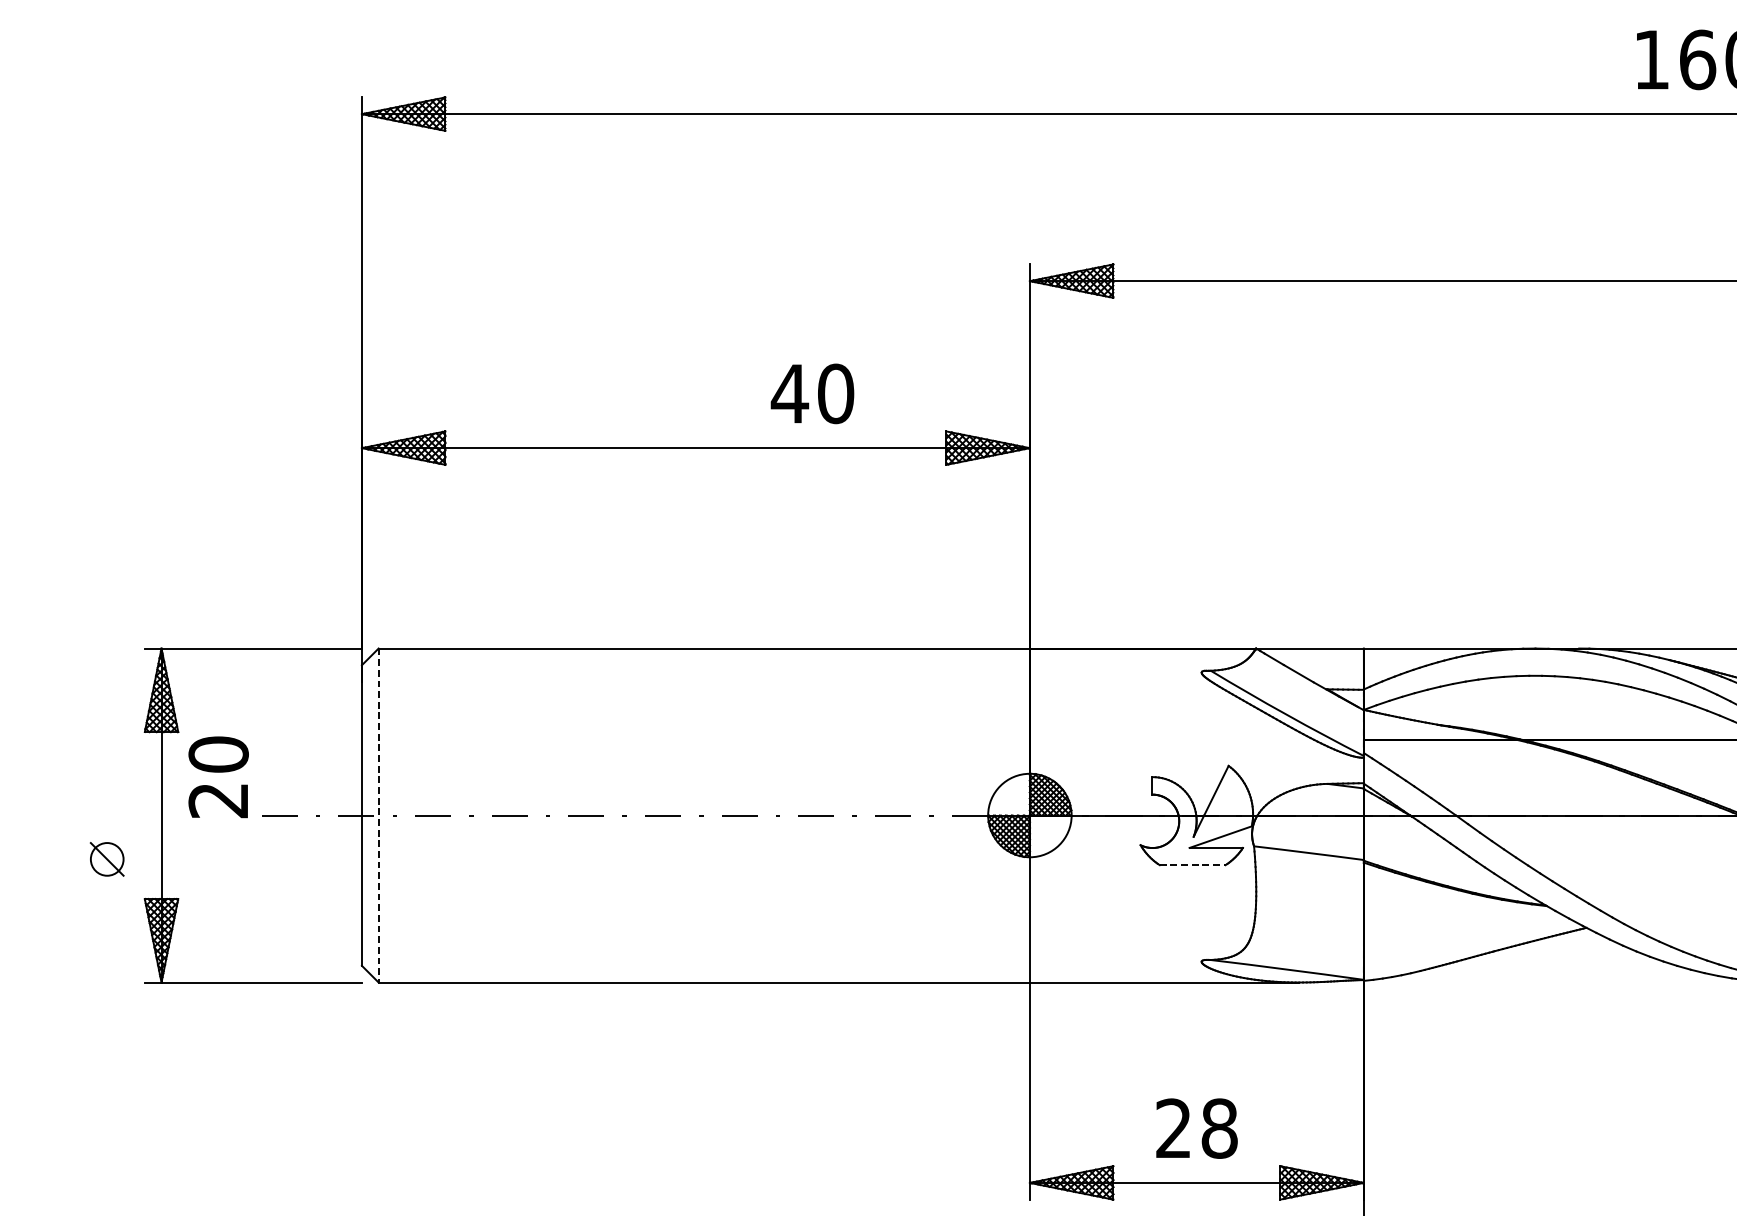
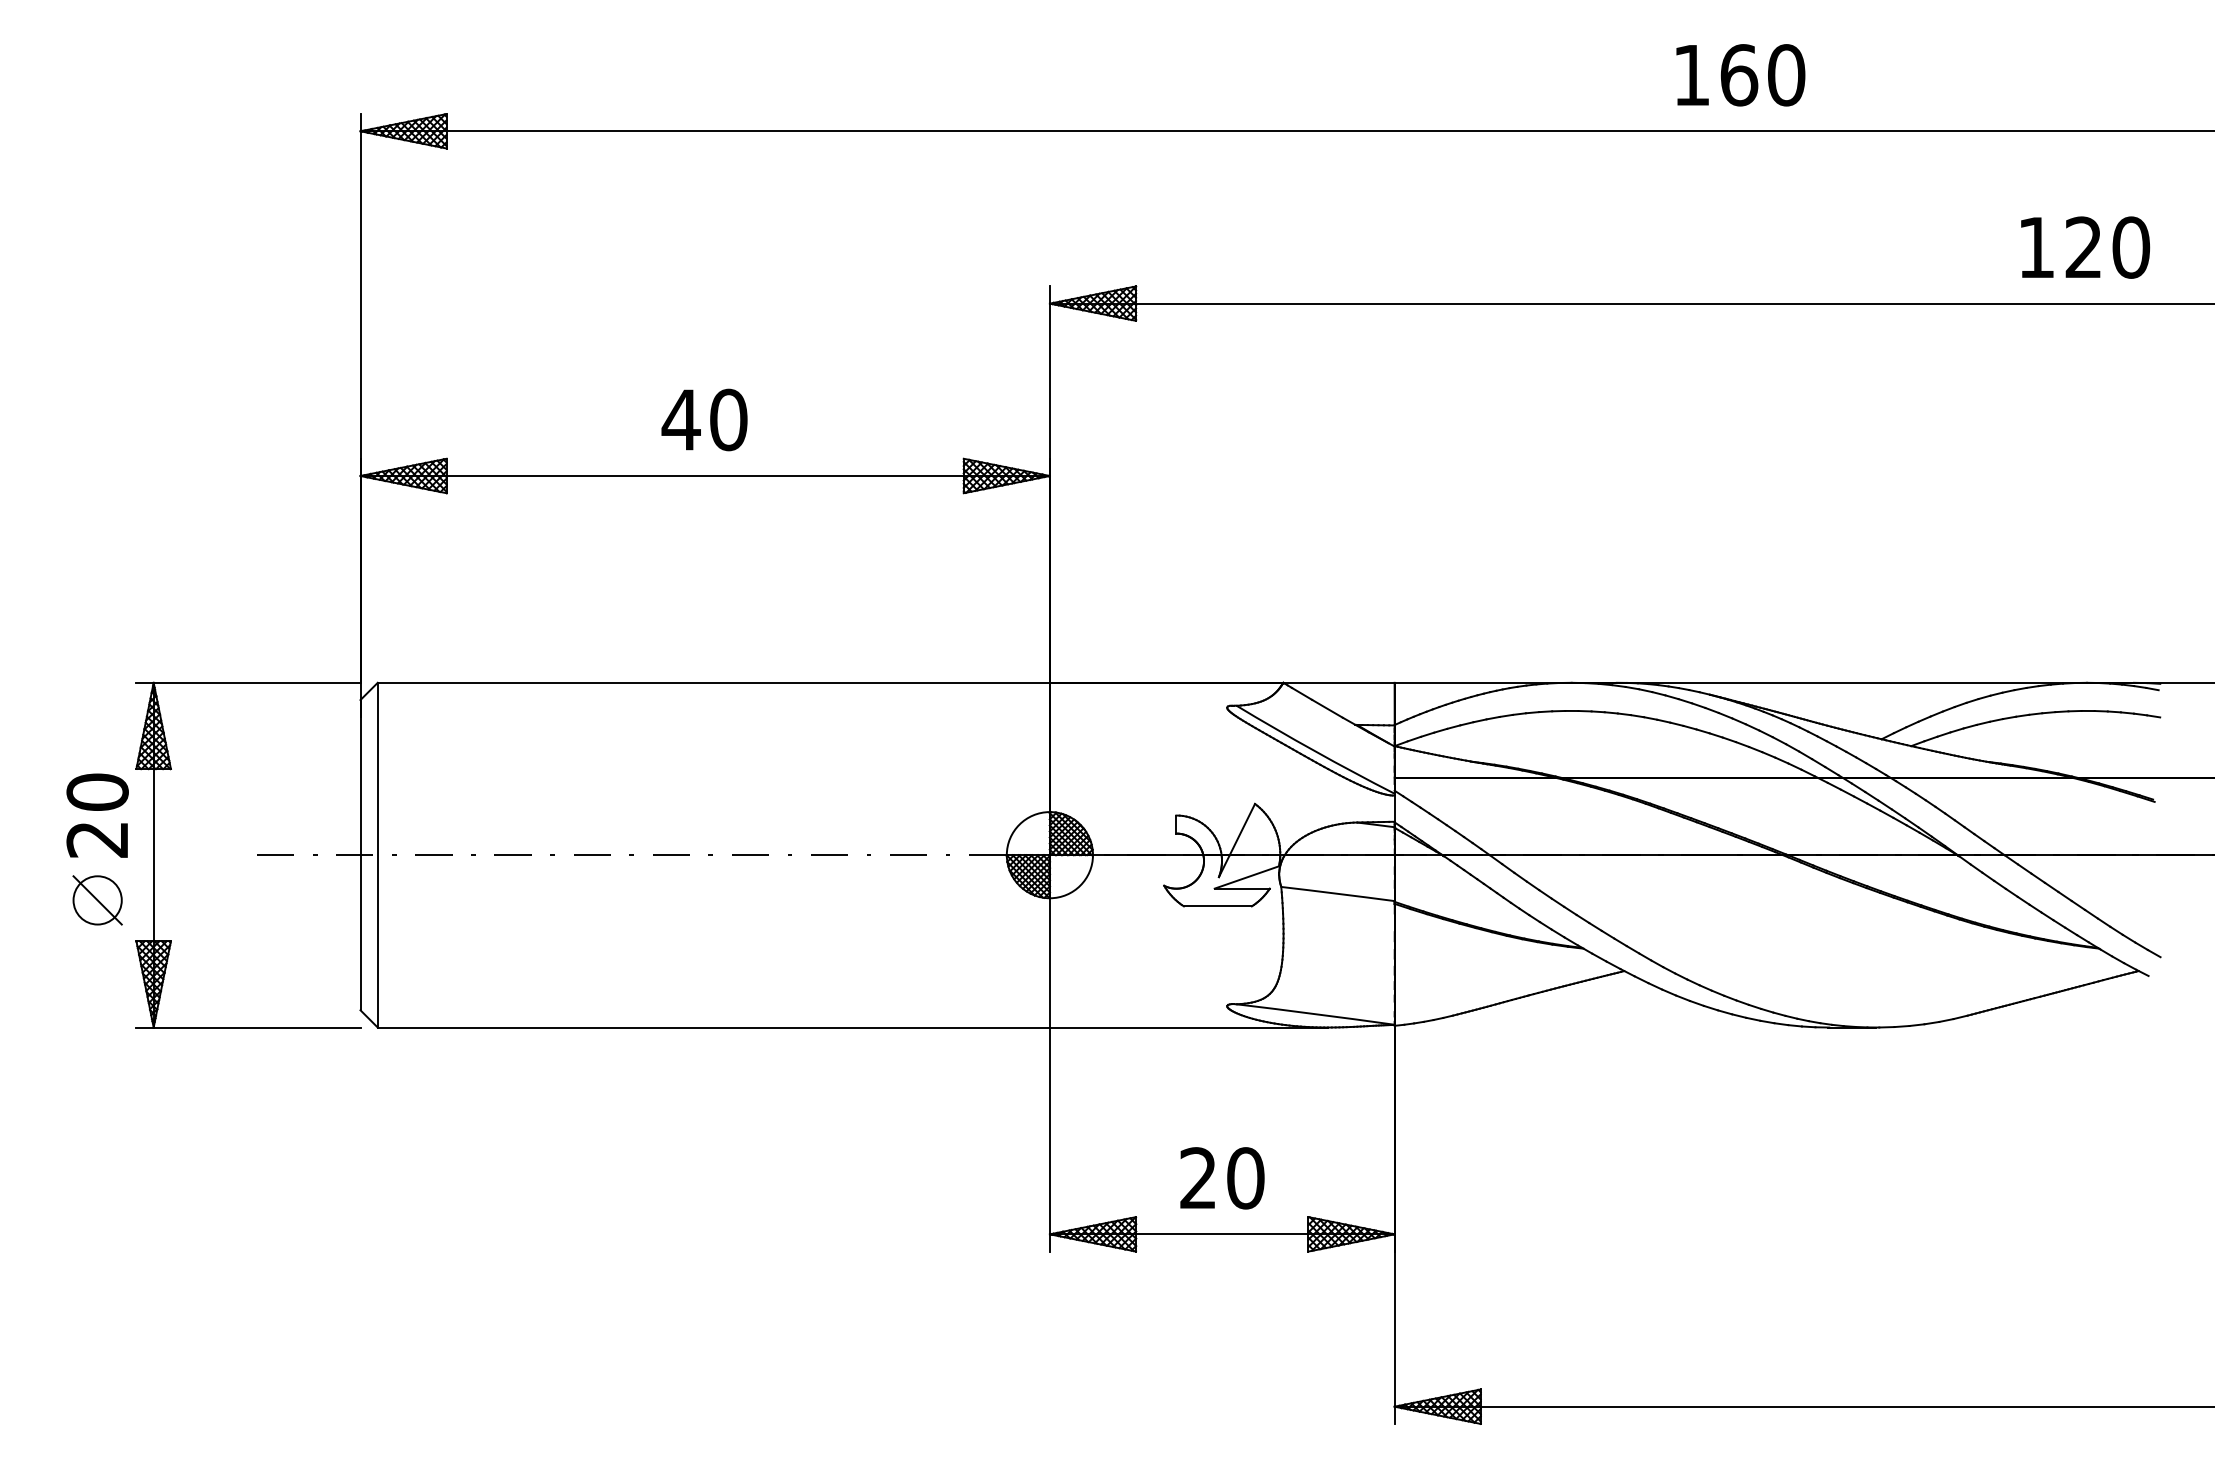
text: (812, 393) -> (704, 419), moved
text: (218, 777) -> (97, 815), moved
line: (378, 815) -> (377, 855), dashed -> solid
part: (107, 859) -> (97, 900), size x1.43
line: (1192, 865) -> (1217, 906), dashed -> solid
text: (1219, 1128) -> (1245, 1178), 28 -> 20

